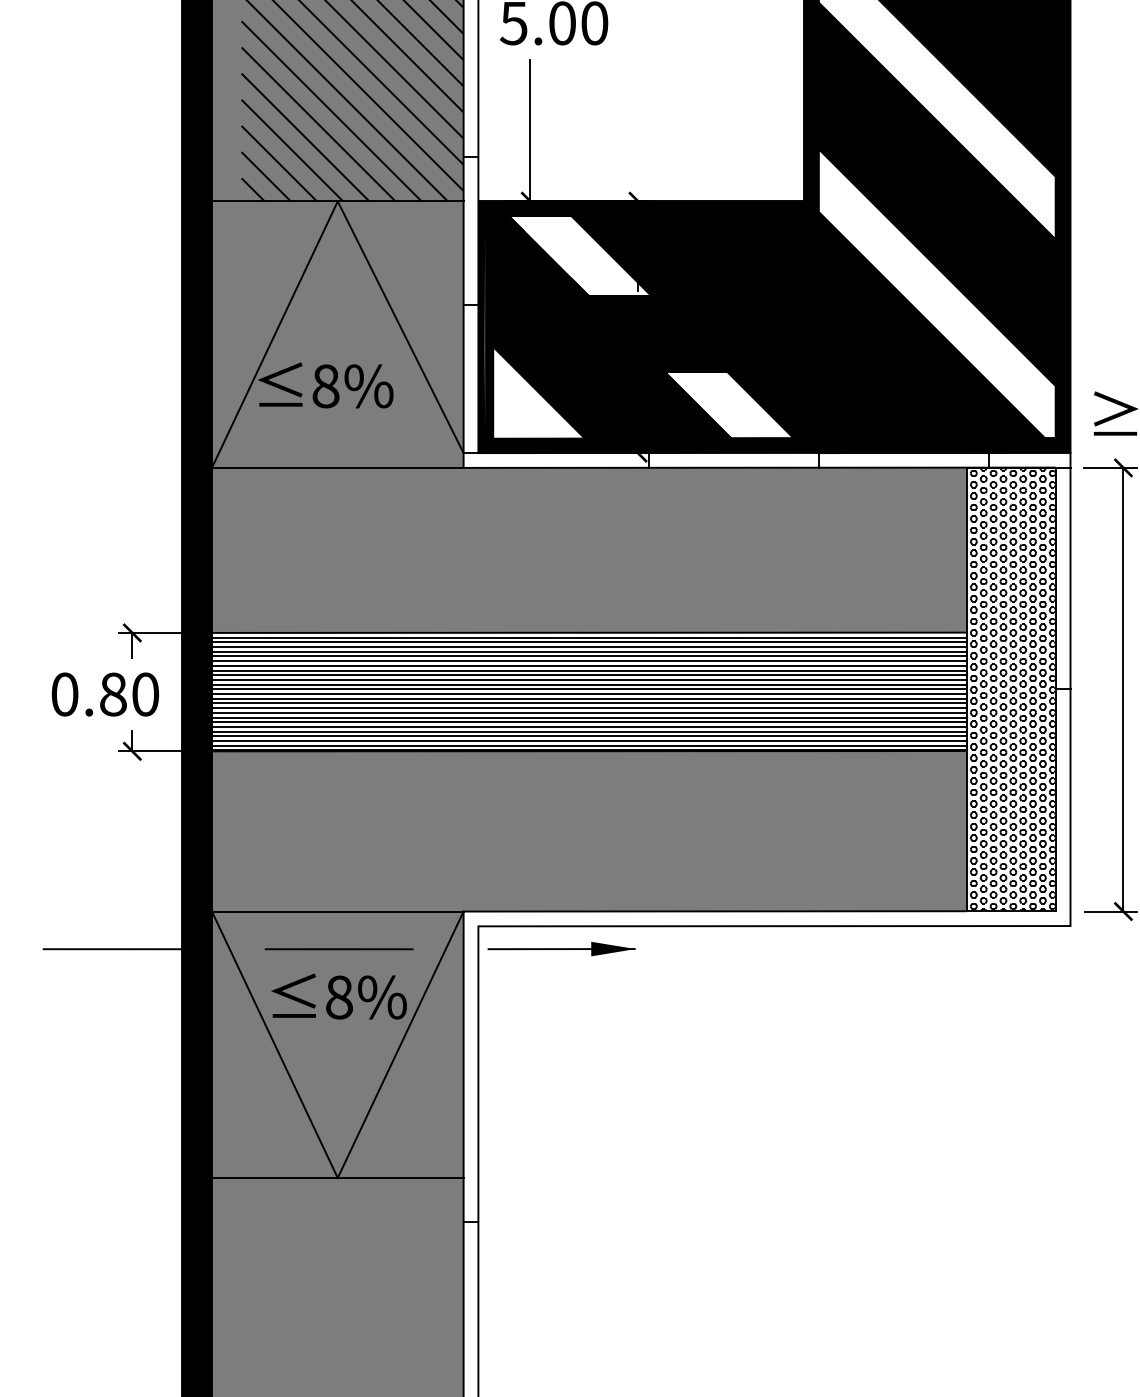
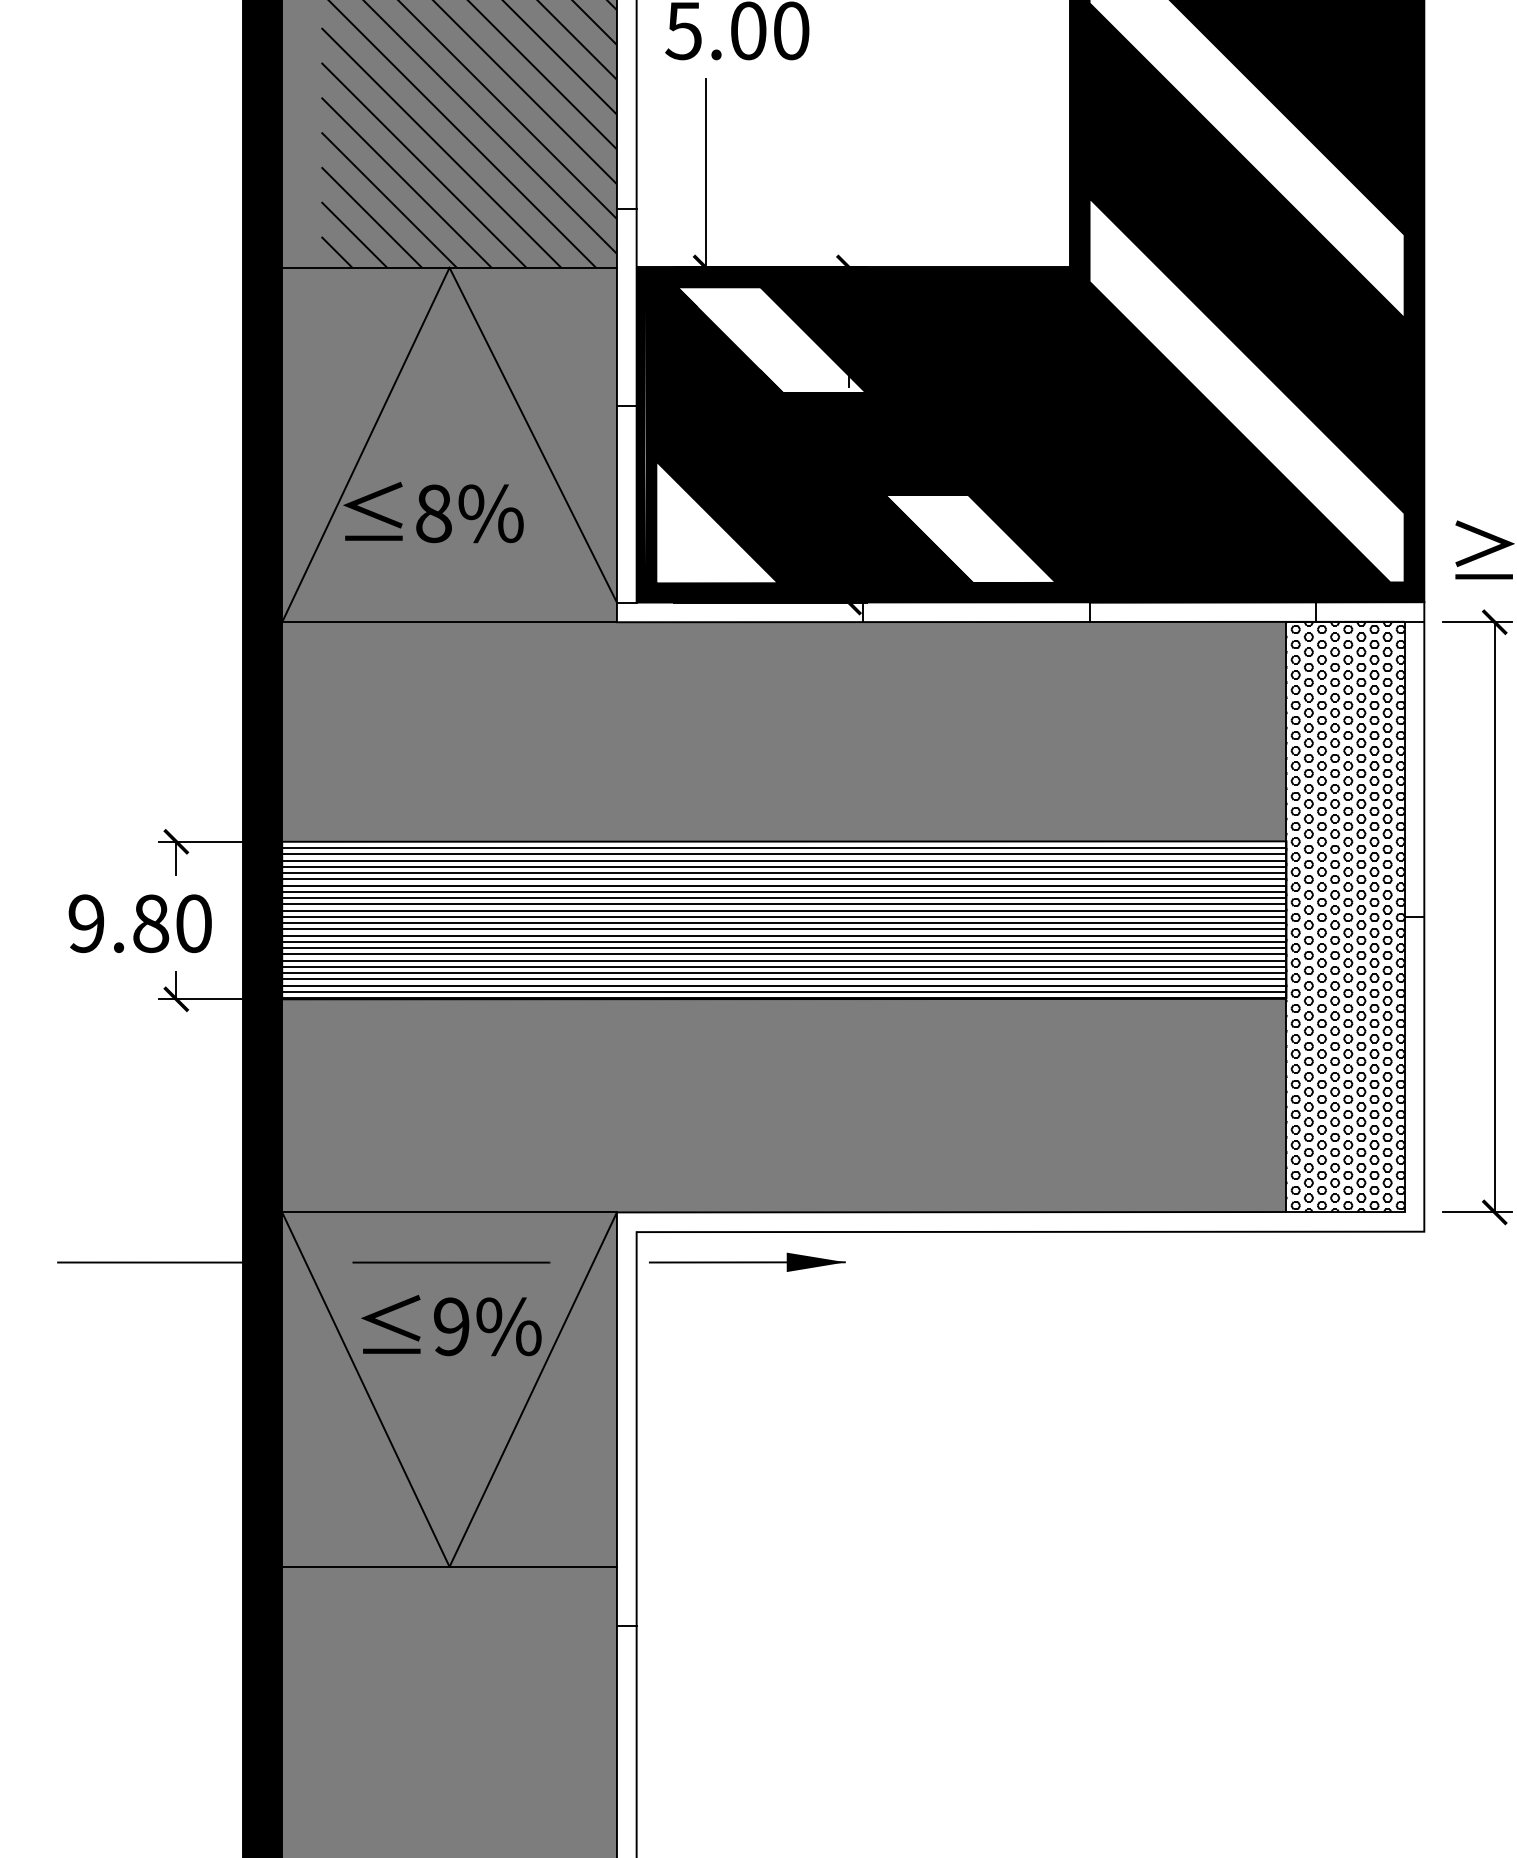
text: (64, 694) -> (86, 923), 0.80 -> 9.80
text: (339, 997) -> (451, 1326), 8% -> 9%

